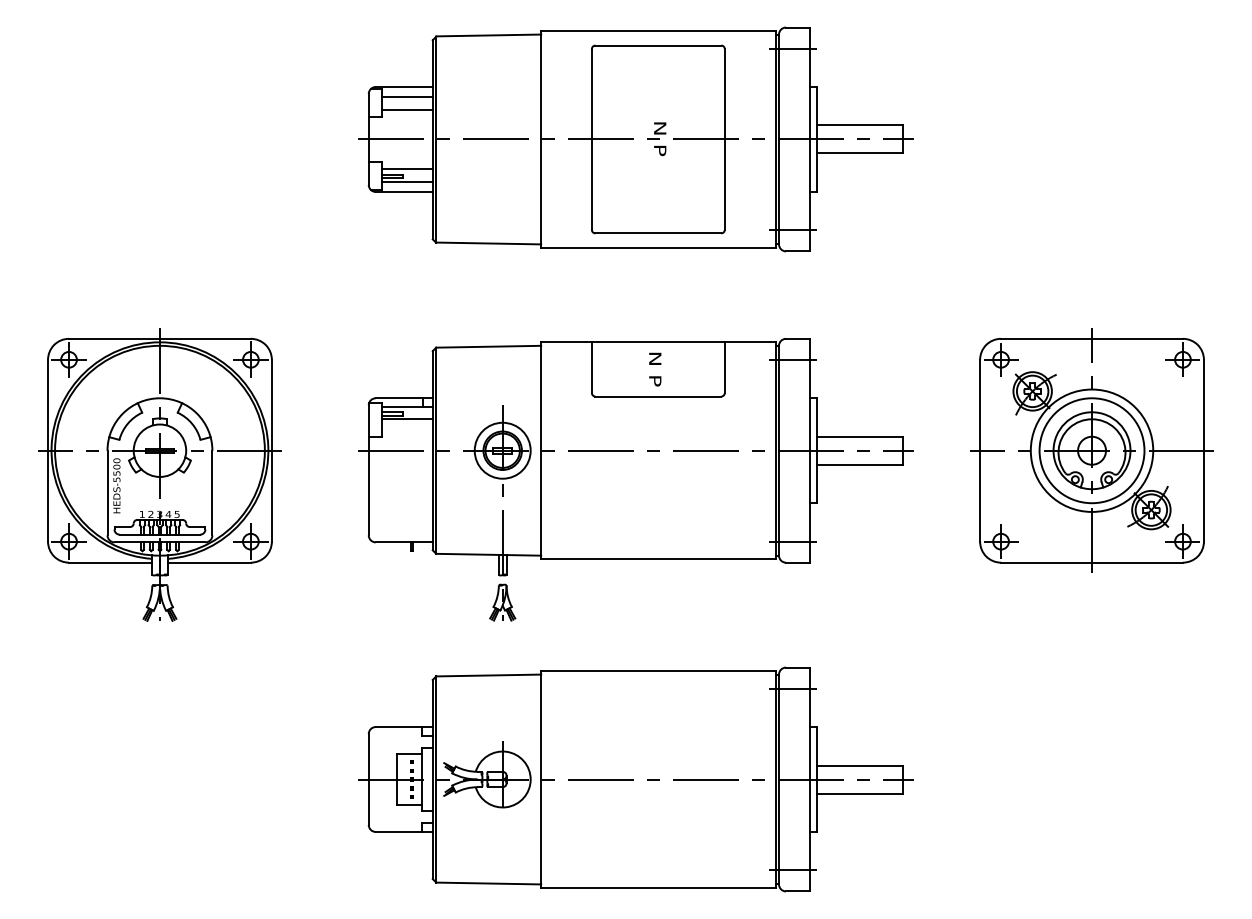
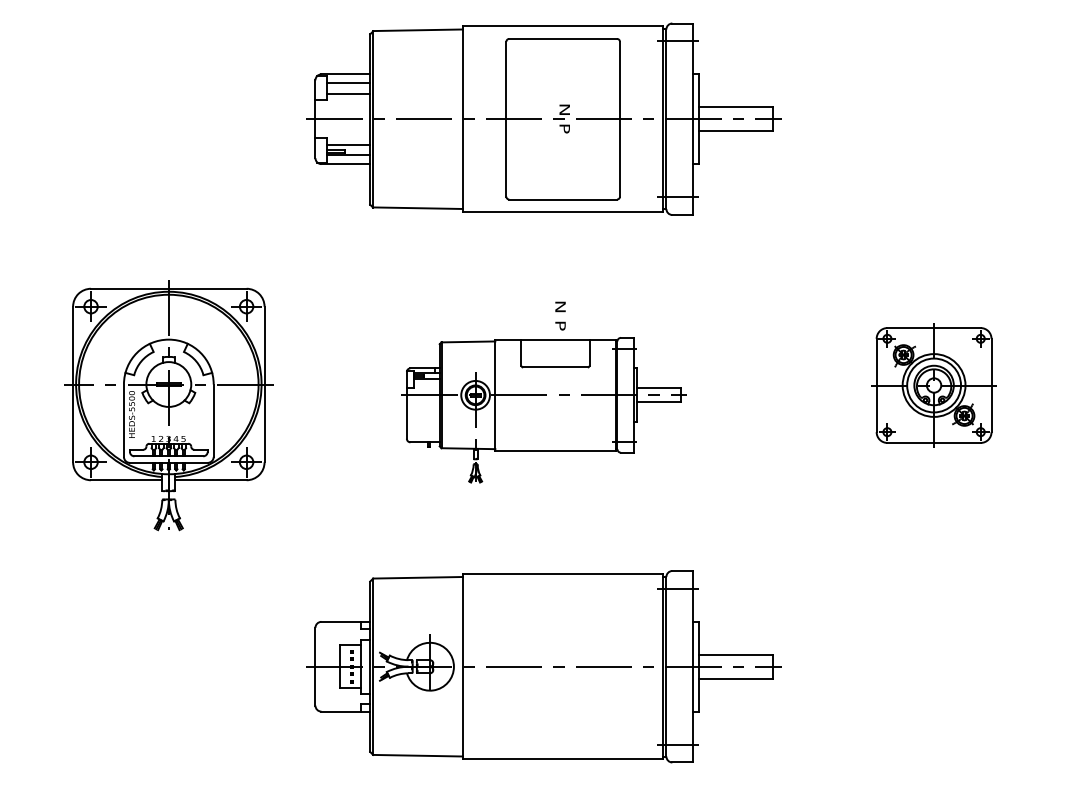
part: (1091, 450) -> (933, 385), size x0.6
part: (159, 475) -> (168, 405), moved
part: (635, 478) -> (543, 409), size x0.6

